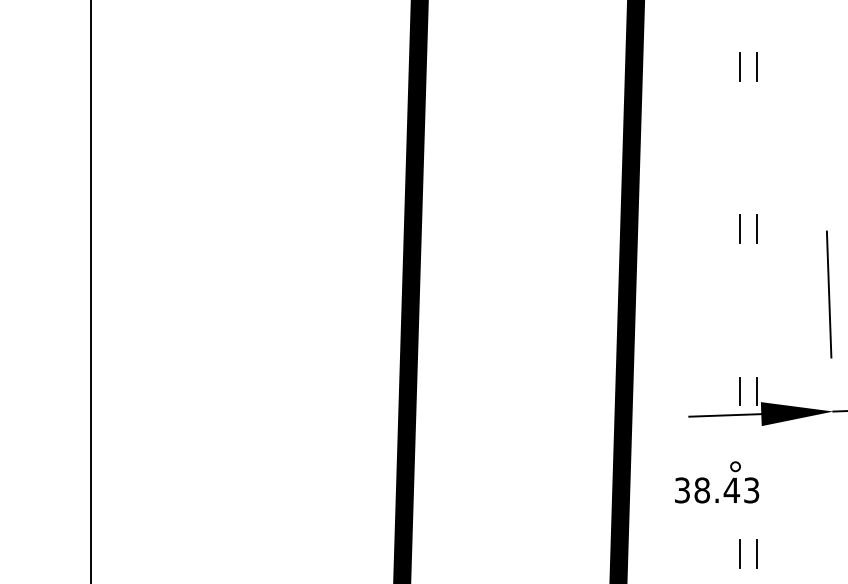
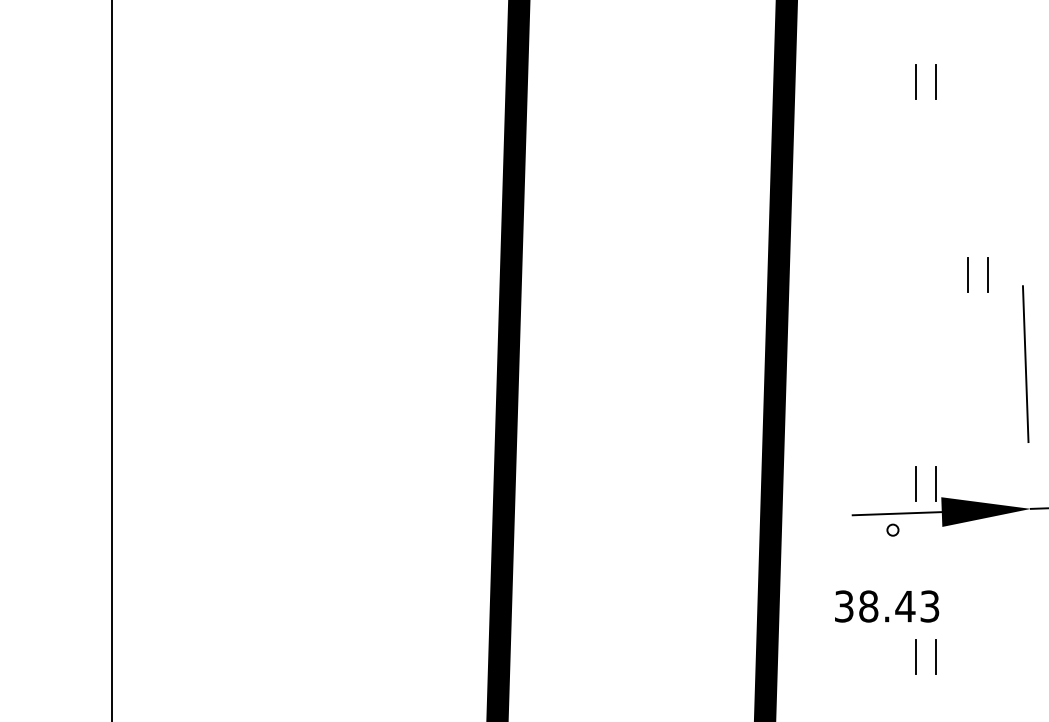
part: (740, 228) -> (968, 274), moved
part: (735, 466) -> (892, 529), moved
part: (740, 553) -> (916, 656), moved

